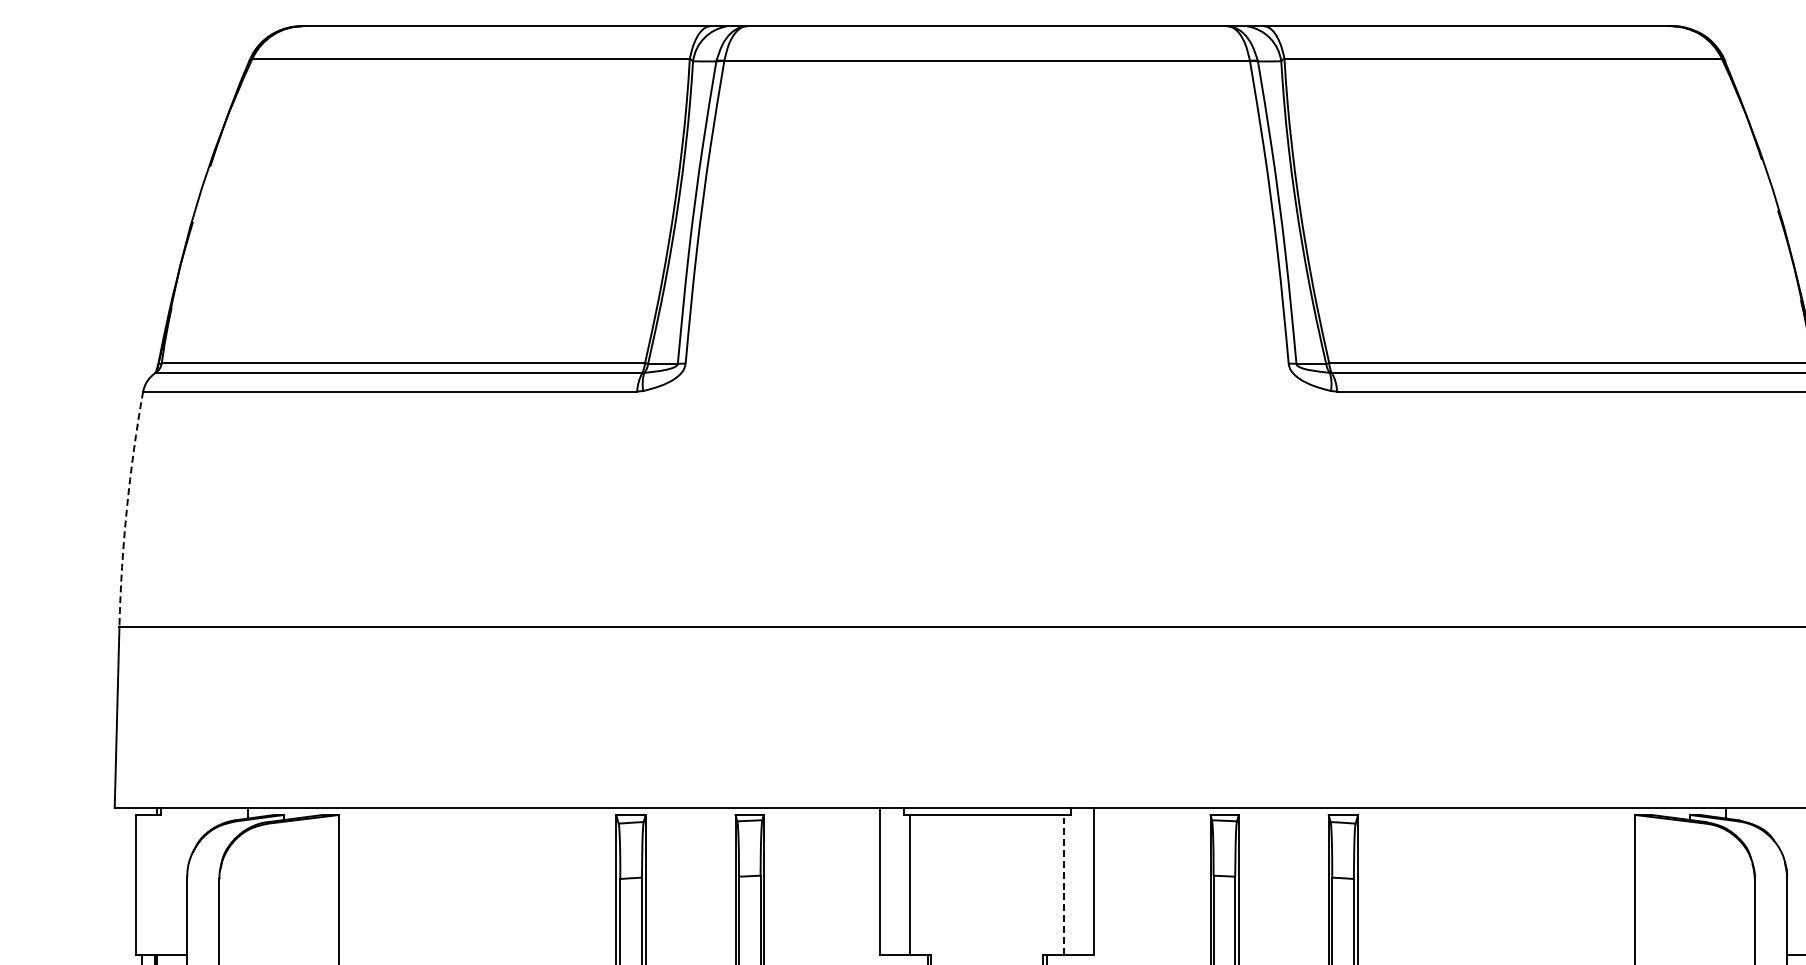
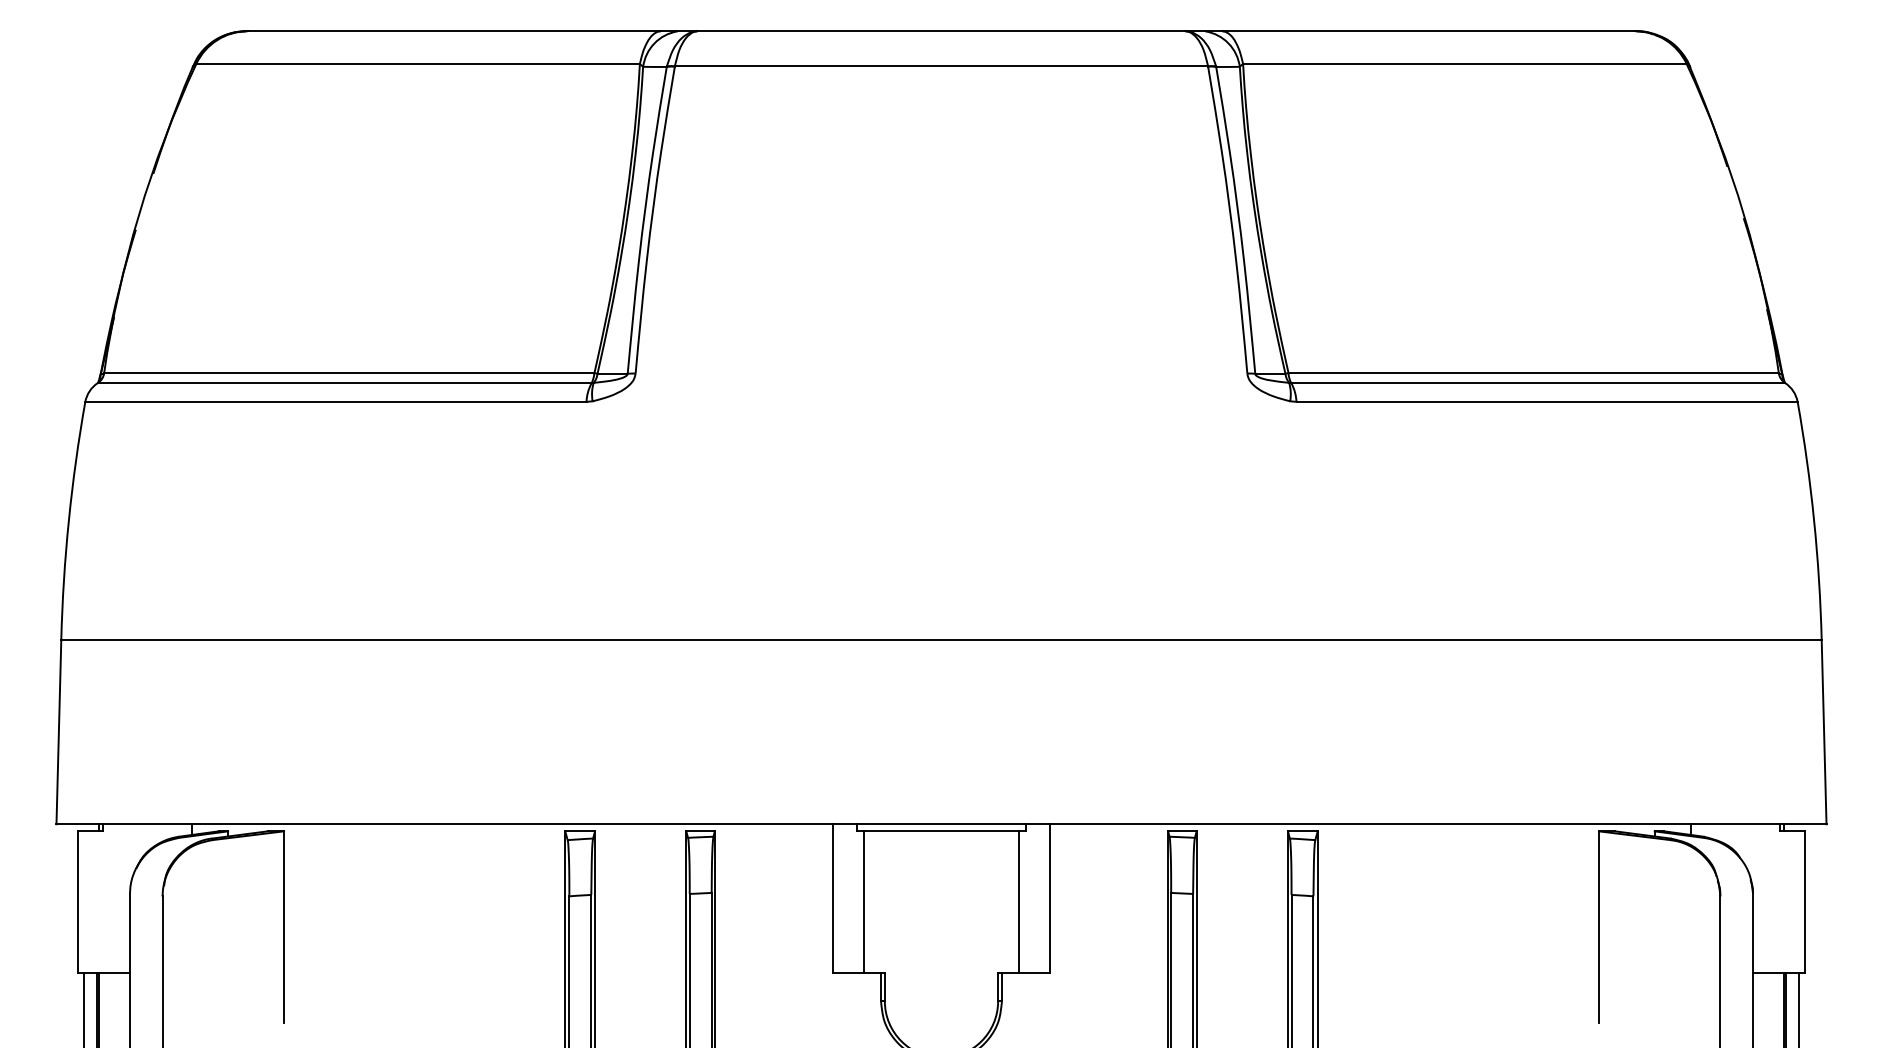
arc: (126, 508) -> (68, 520), dashed -> solid
line: (1064, 885) -> (1019, 902), dashed -> solid

